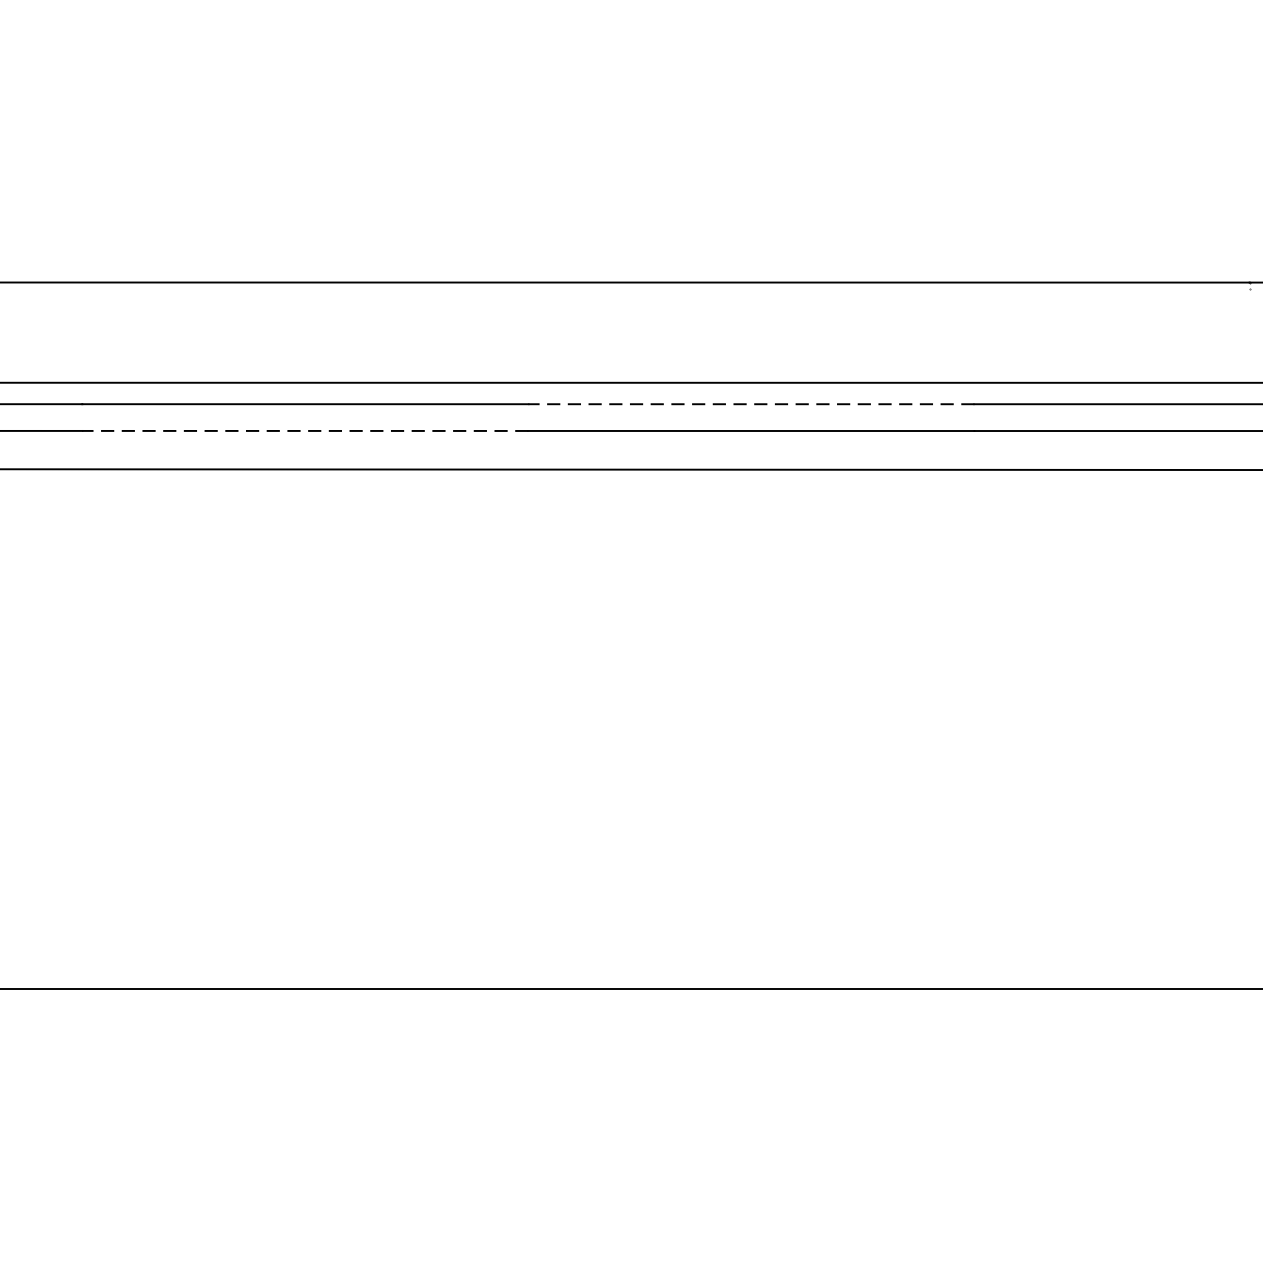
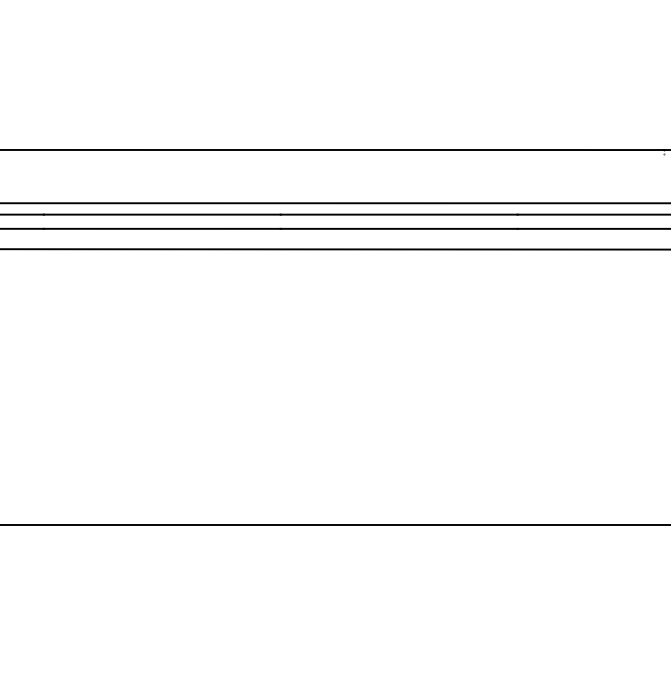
line: (750, 403) -> (398, 214), dashed -> solid
line: (303, 430) -> (161, 228), dashed -> solid

